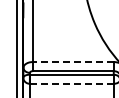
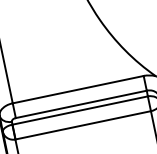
line: (73, 62) -> (78, 90), dashed -> solid
line: (71, 83) -> (82, 124), dashed -> solid

